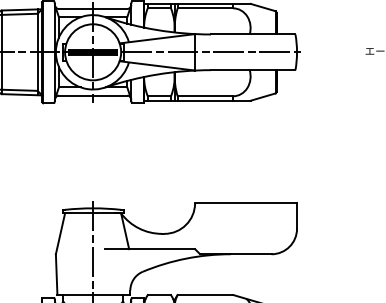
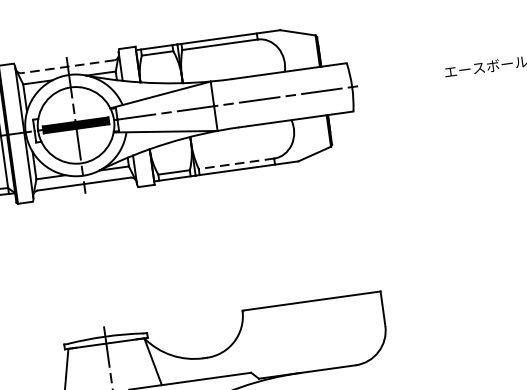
line: (92, 8) -> (67, 66), solid -> dashed
line: (205, 96) -> (236, 164), solid -> dashed

